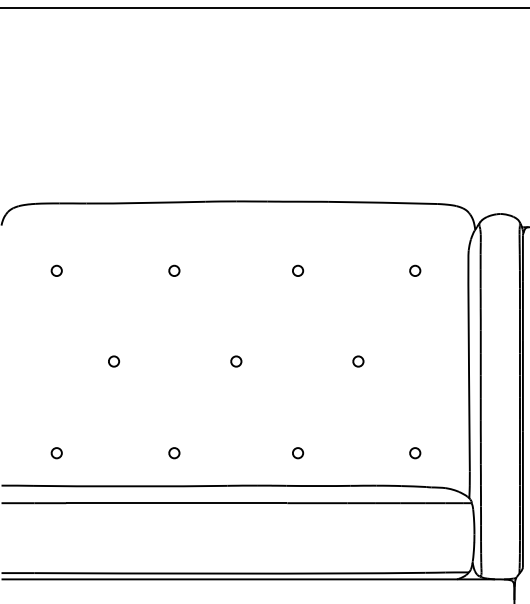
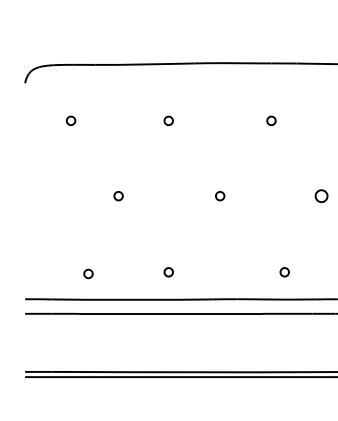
circle: (358, 361) -> (321, 196), size x1.4
circle: (56, 453) -> (88, 274), moved
circle: (298, 453) -> (285, 272), moved

